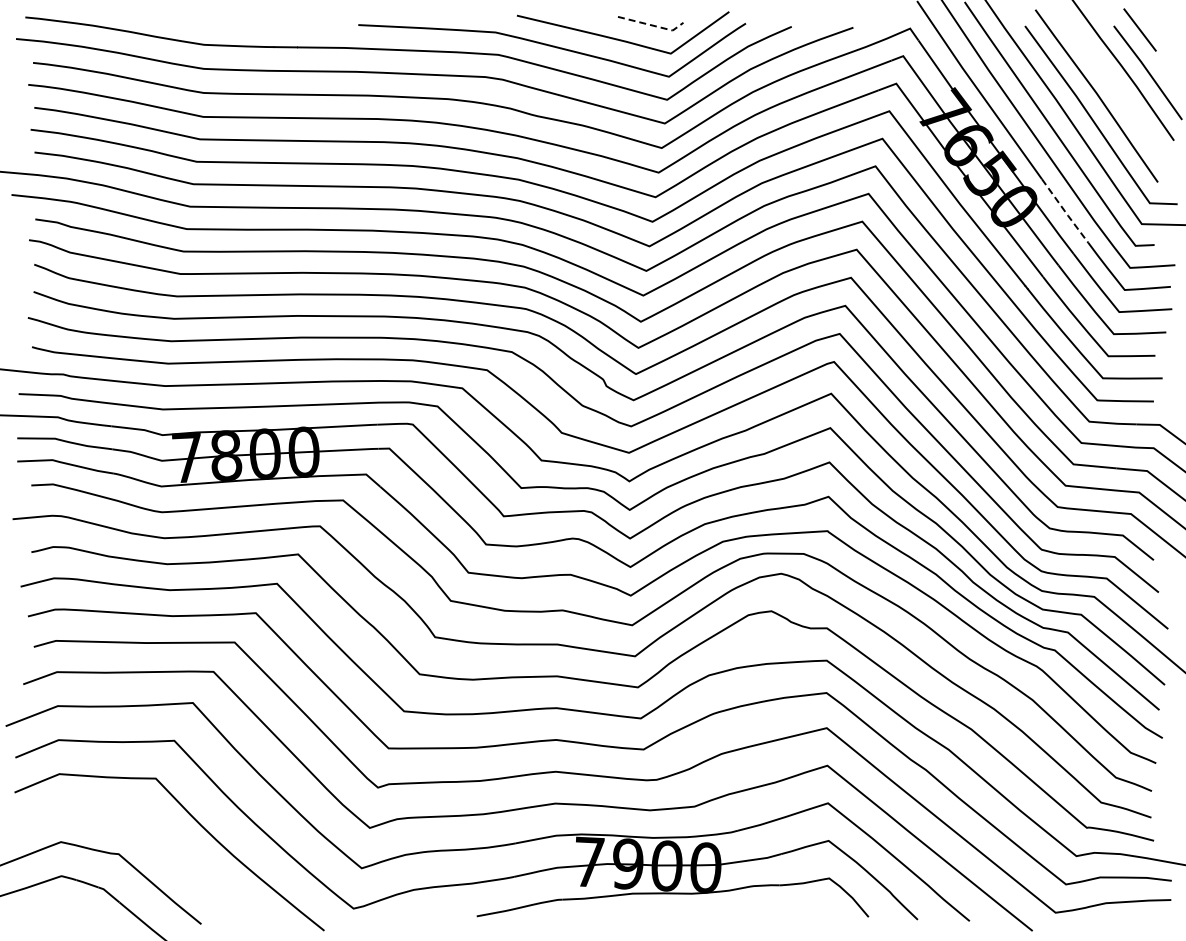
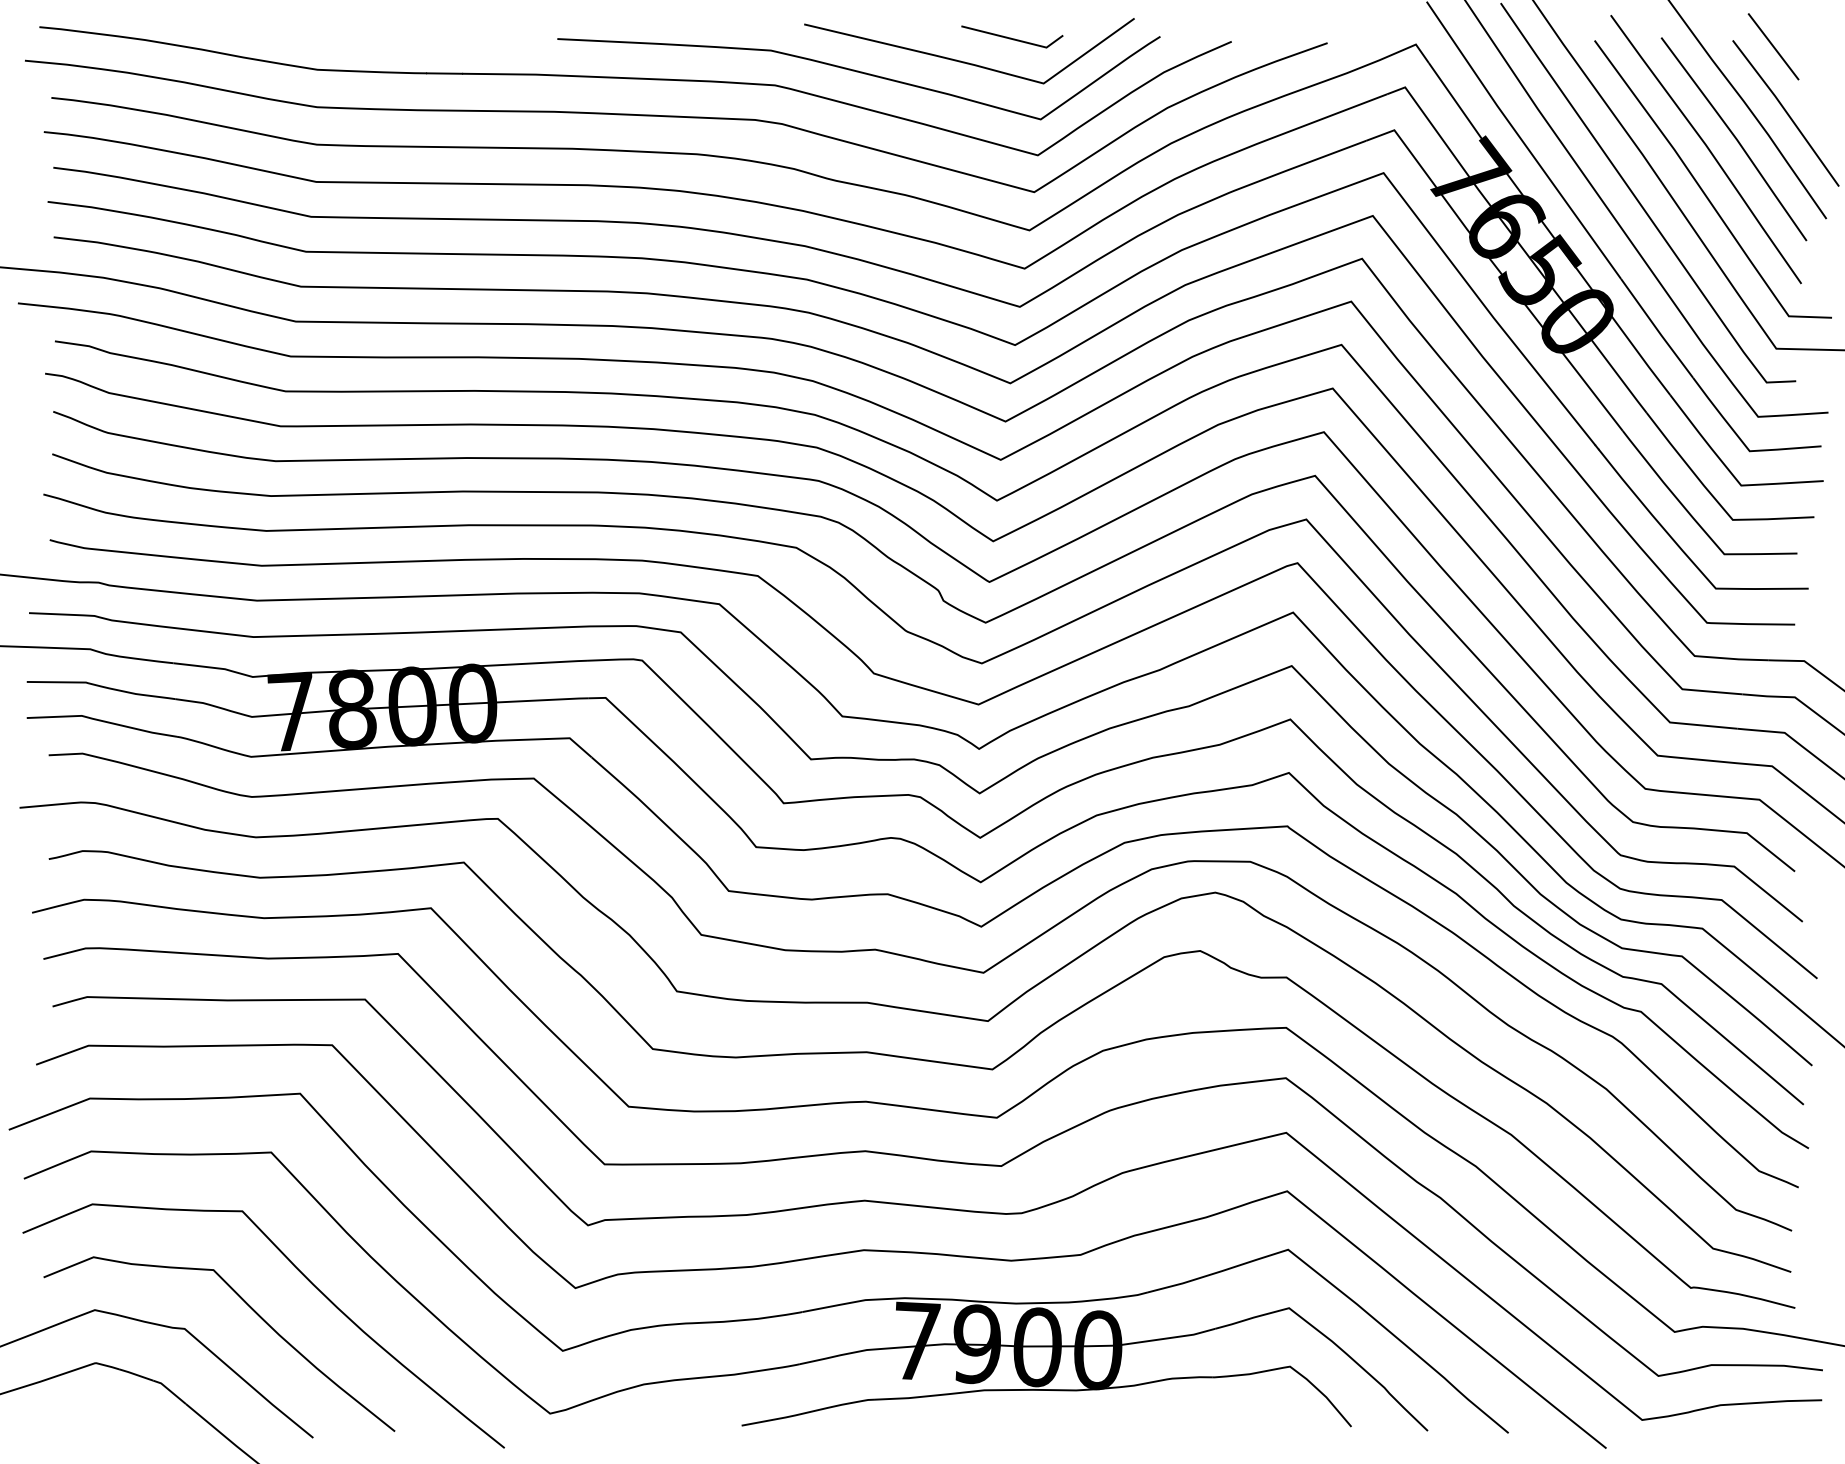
line: (652, 25) -> (1015, 39), dashed -> solid
line: (1114, 88) -> (1733, 137), added
line: (1065, 212) -> (1657, 330), dashed -> solid
curve: (161, 842) -> (251, 1310), added

